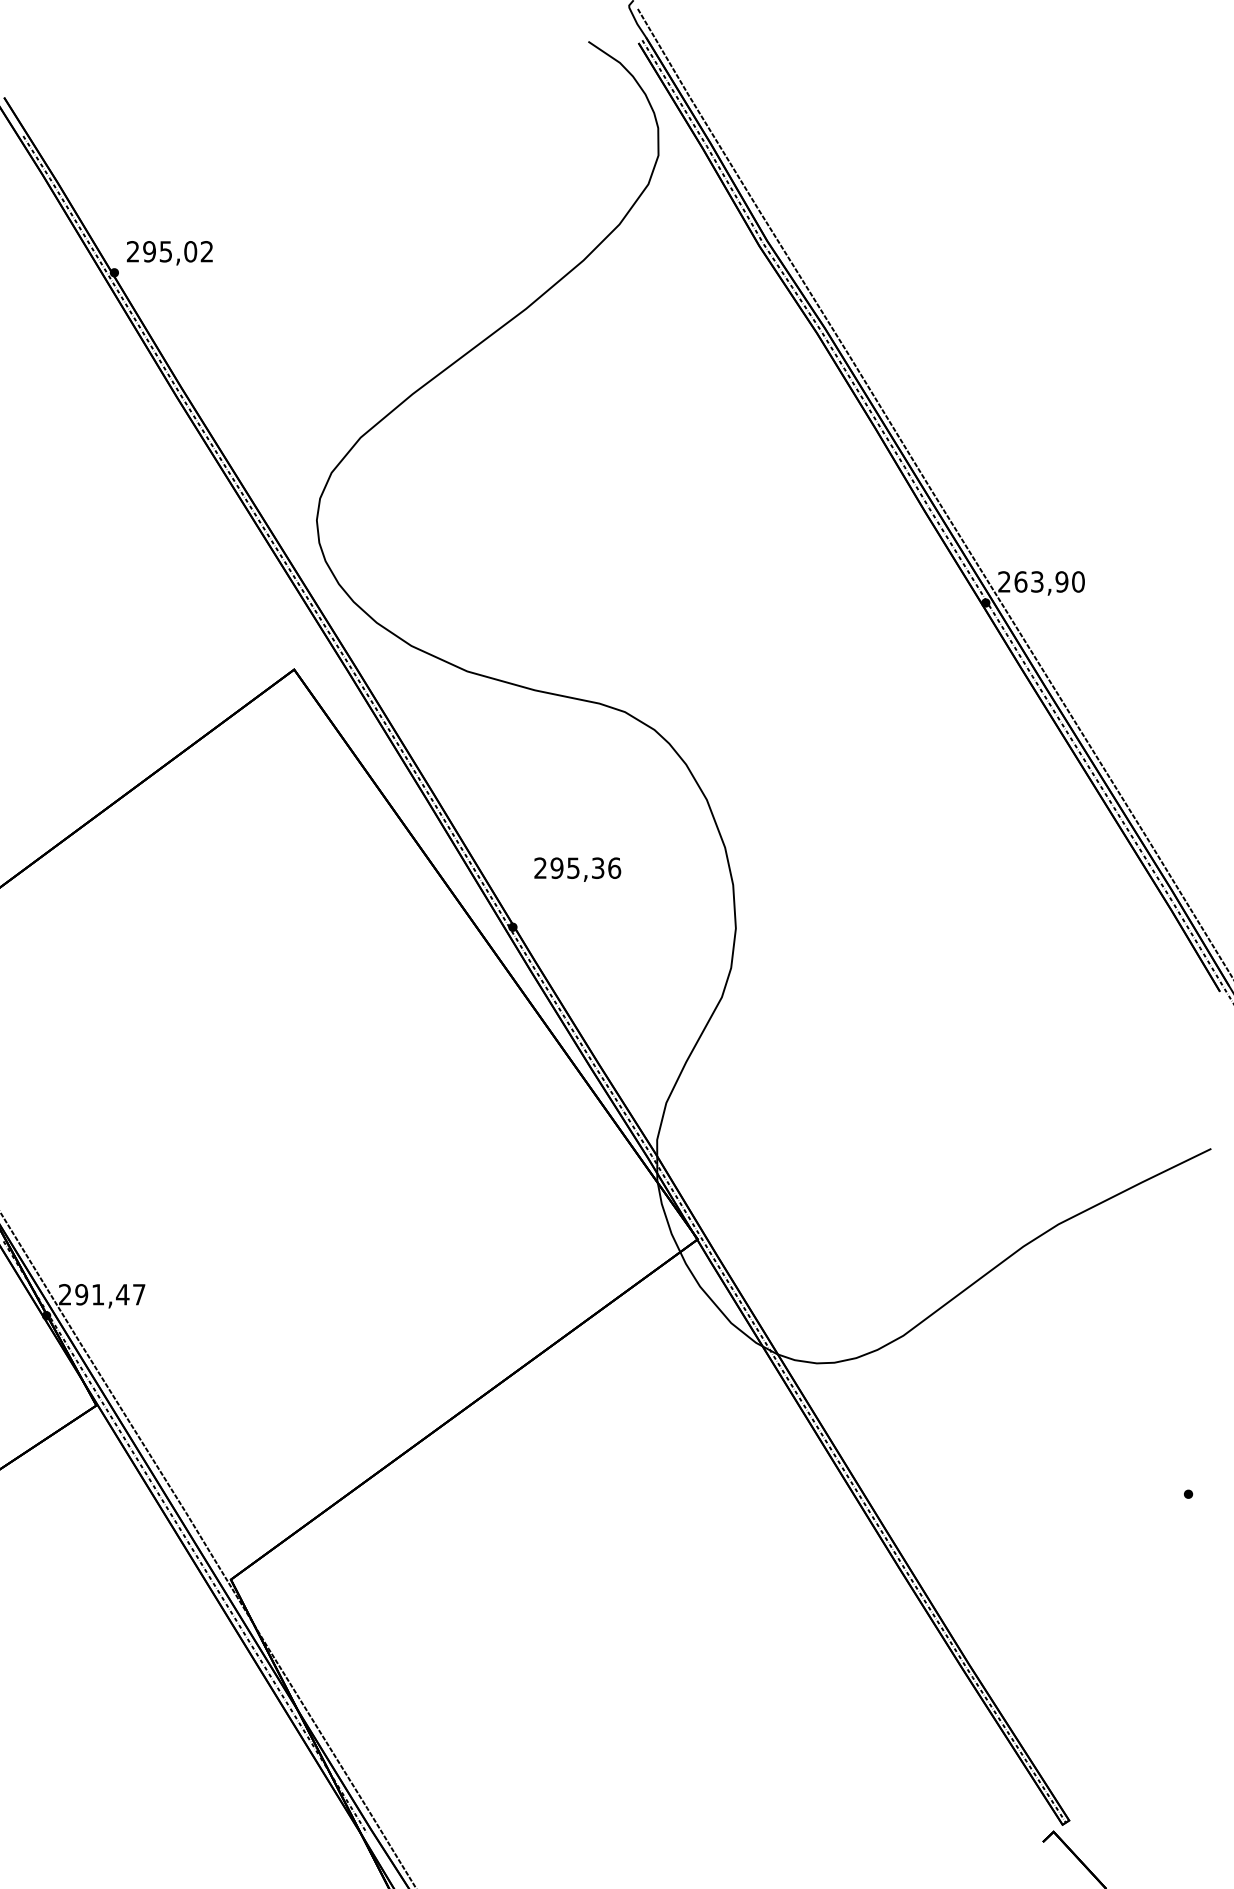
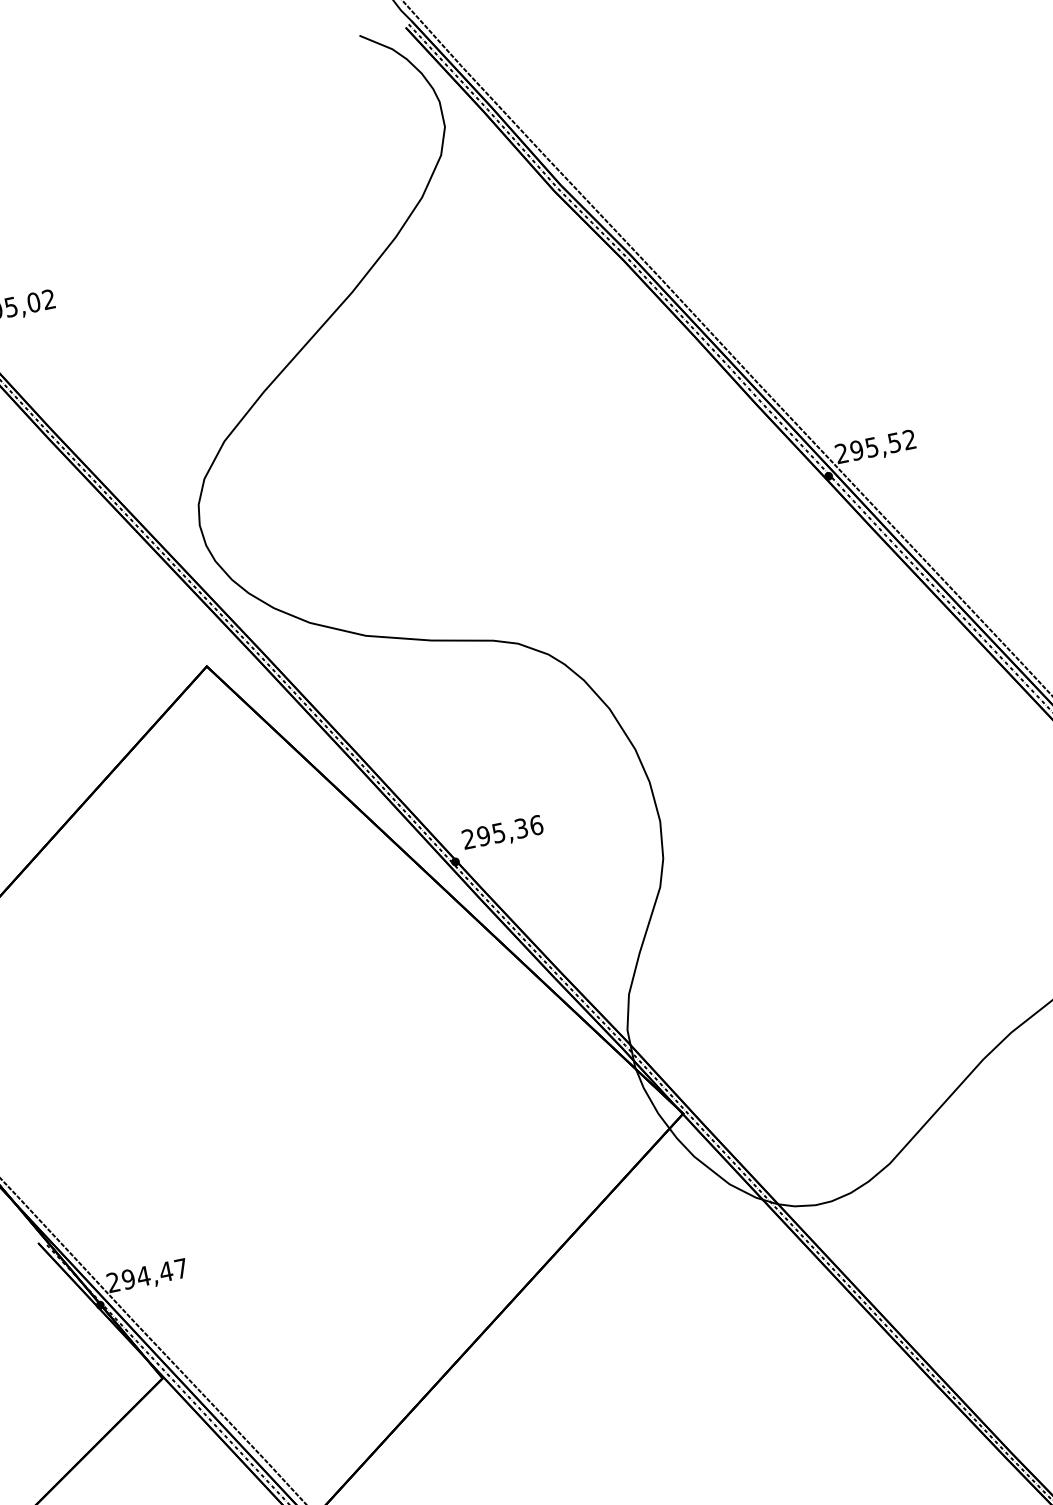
text: (1049, 581) -> (883, 444), 263,90 -> 295,52
text: (577, 869) -> (502, 833), moved
text: (97, 1294) -> (143, 1276), 291,47 -> 294,47

